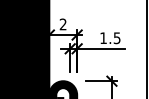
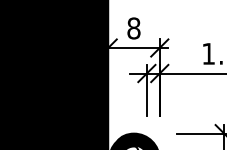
text: (62, 24) -> (132, 28), 2 -> 8

